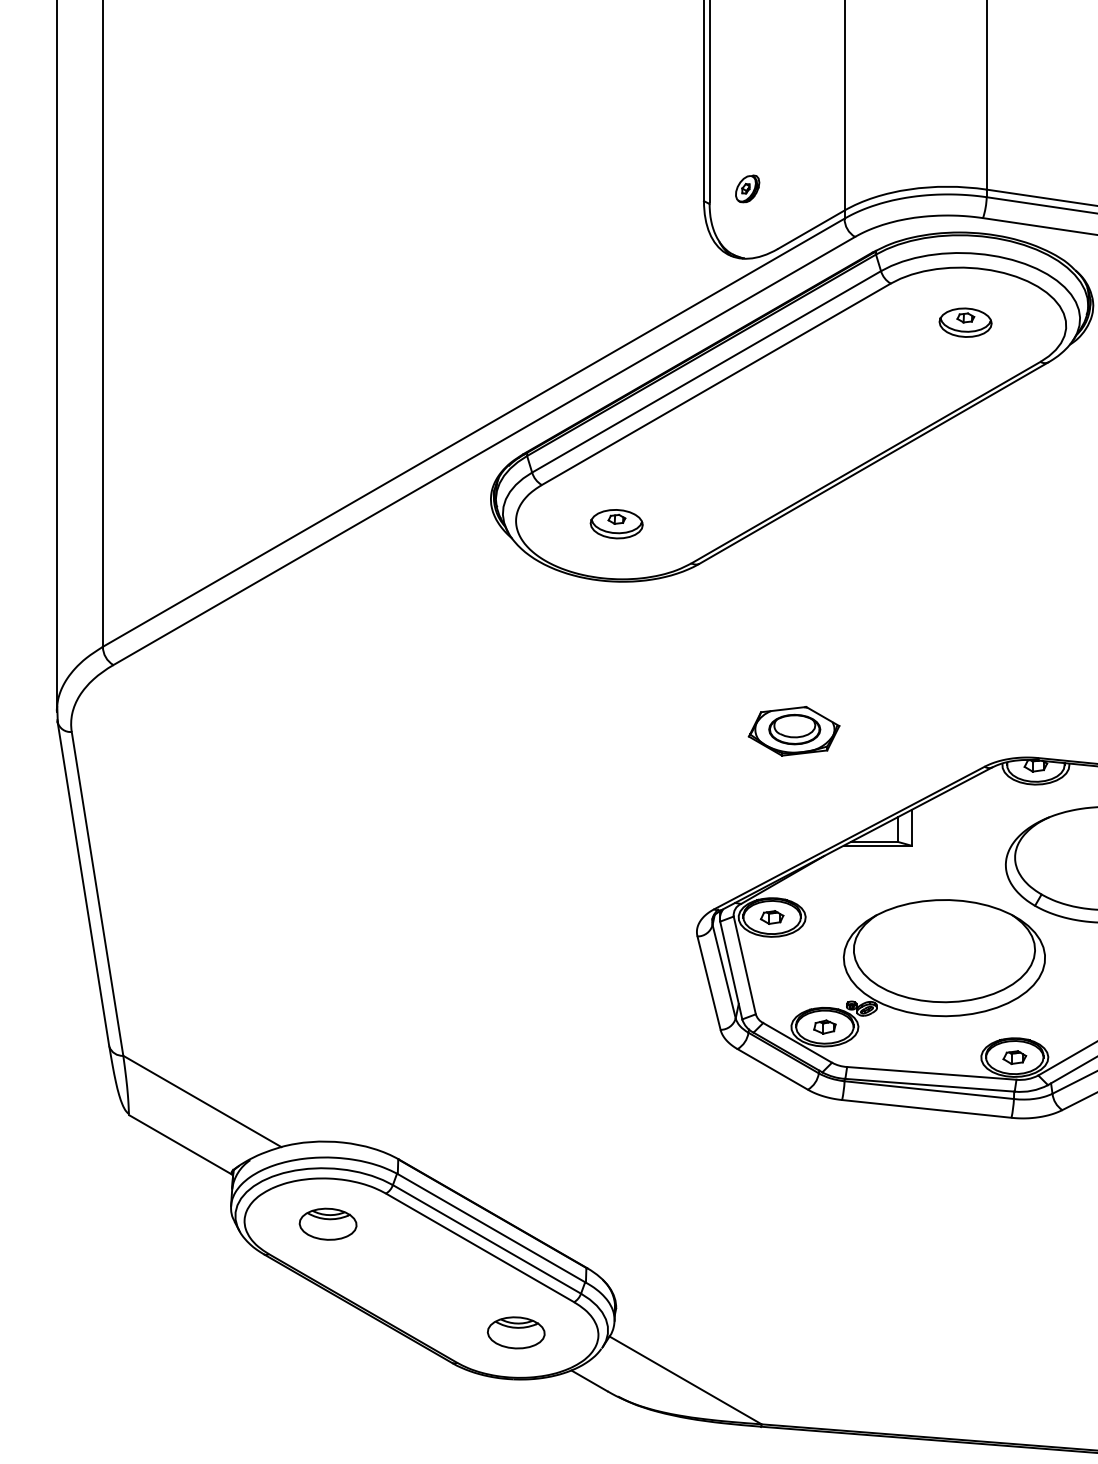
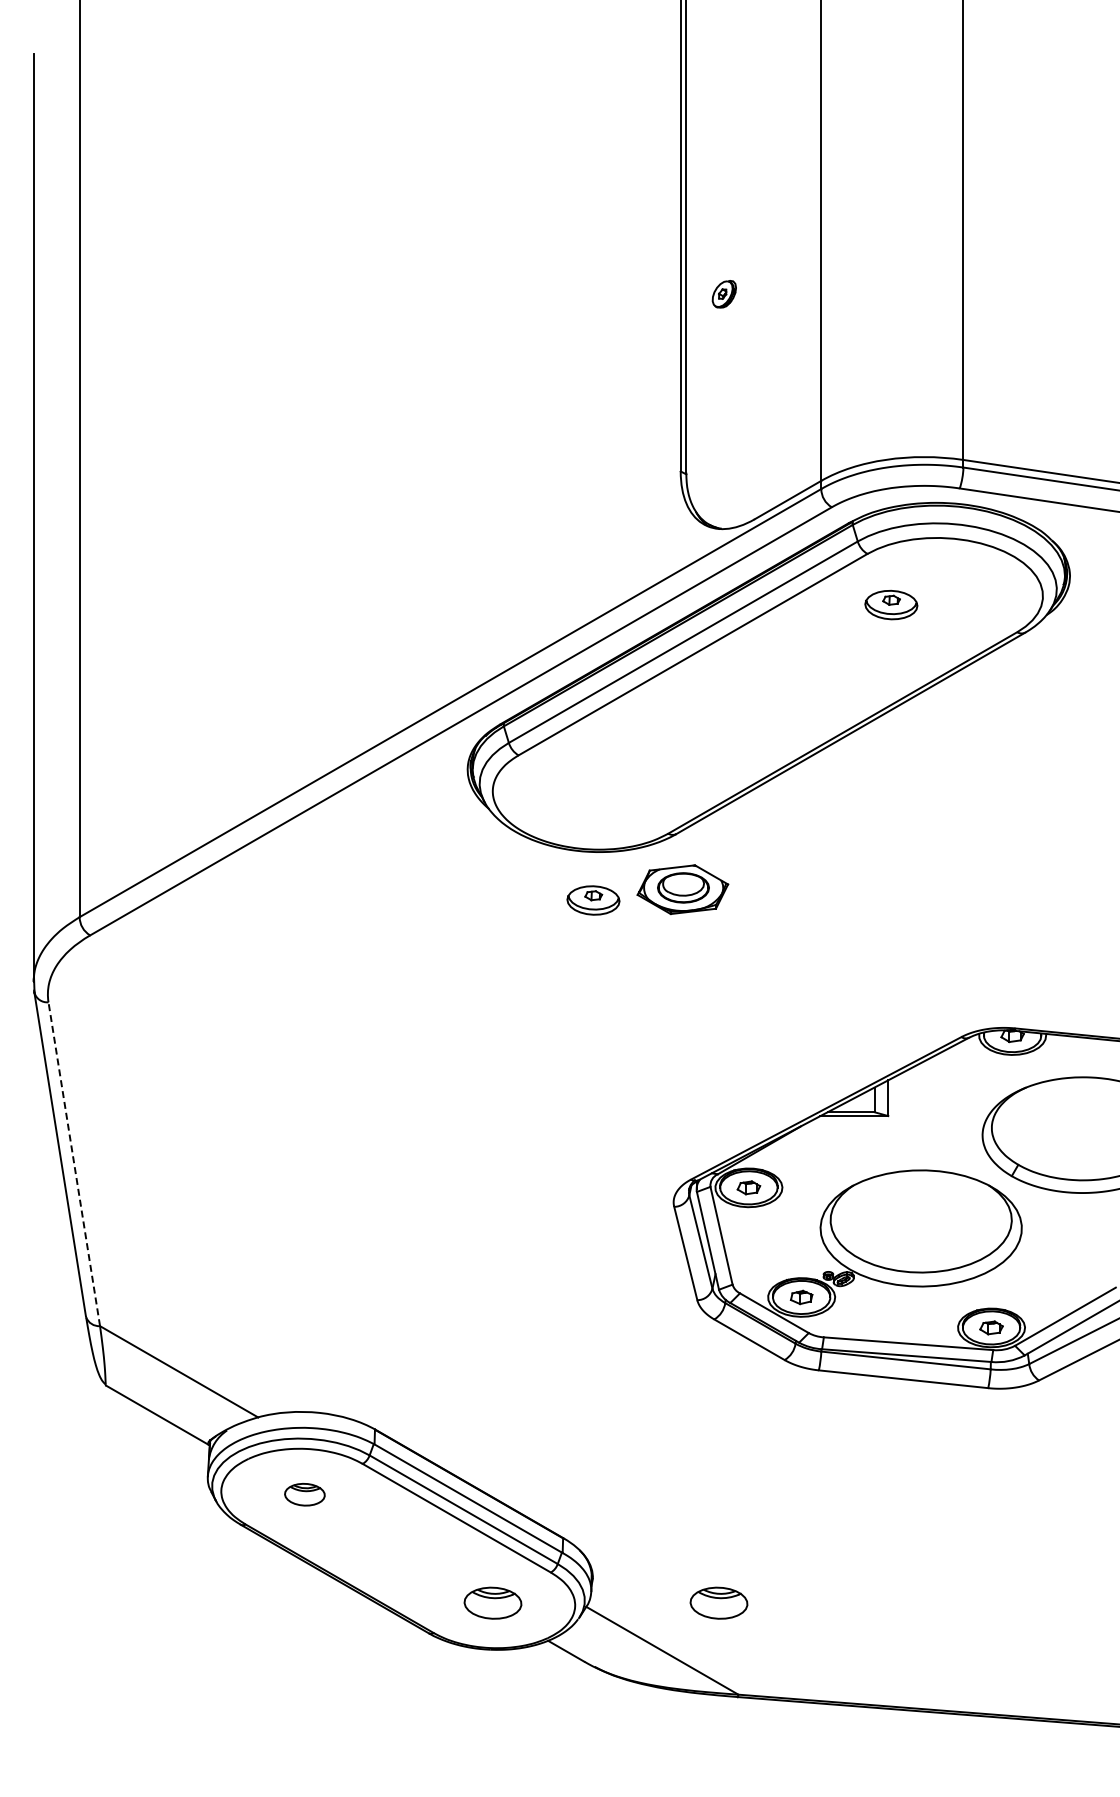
part: (746, 189) -> (723, 294), moved
part: (965, 322) -> (891, 604), moved
part: (616, 524) -> (593, 900), moved
part: (793, 731) -> (682, 889), moved
line: (97, 894) -> (74, 1164), solid -> dashed
part: (327, 1224) -> (304, 1494), size x0.7
part: (741, 1332) -> (718, 1602), added

